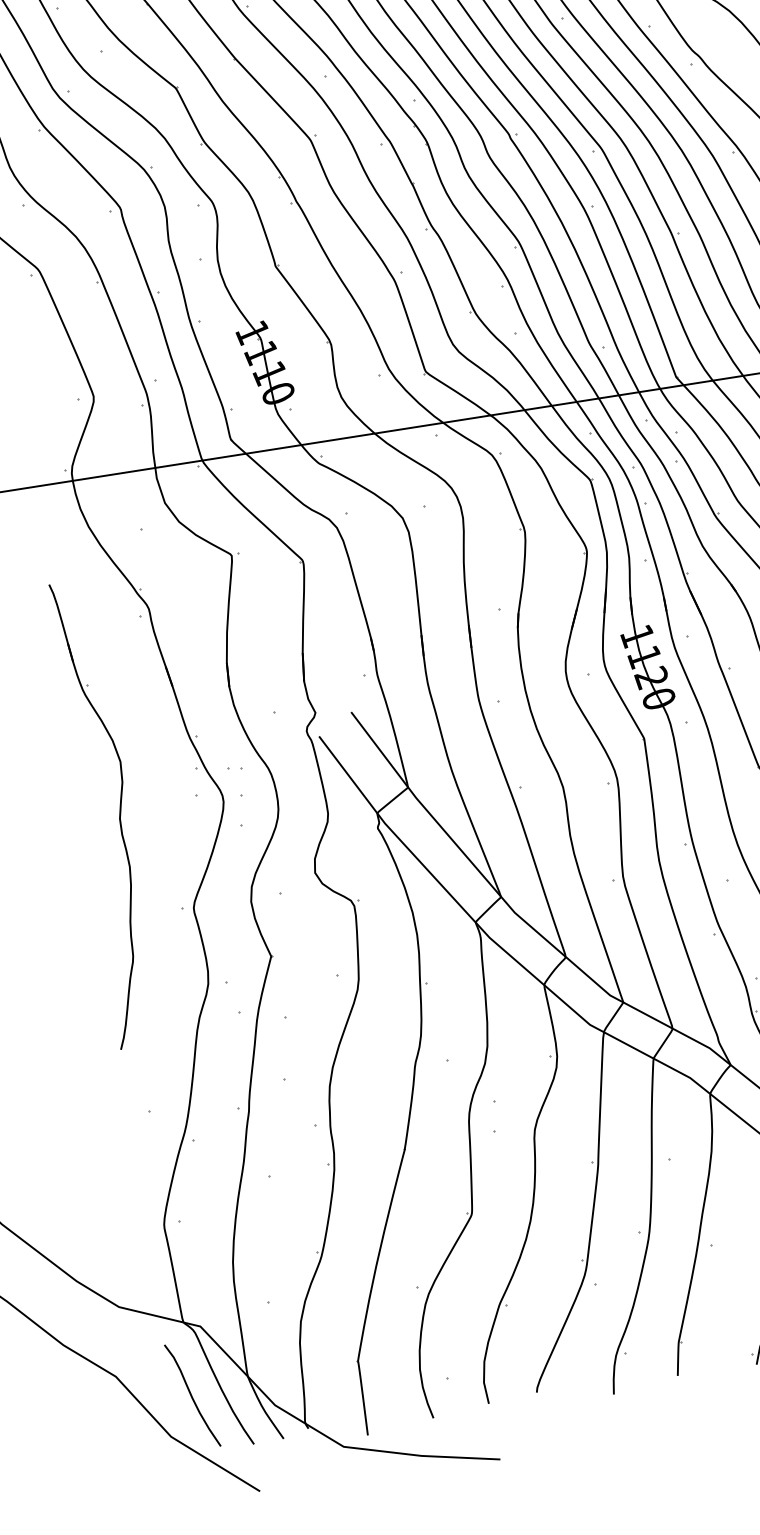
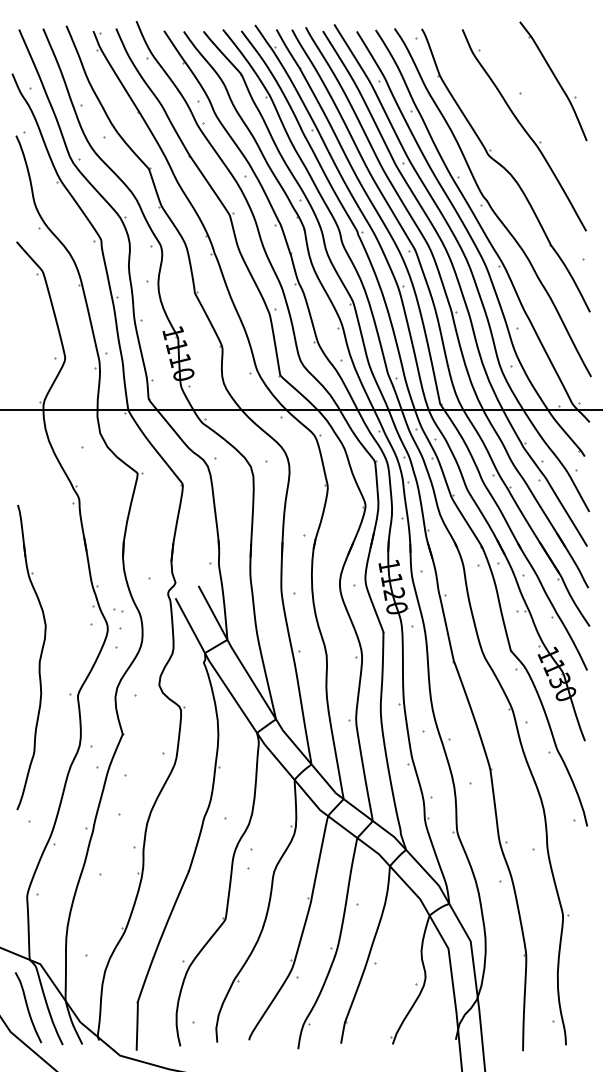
part: (118, 811) -> (39, 657), moved

